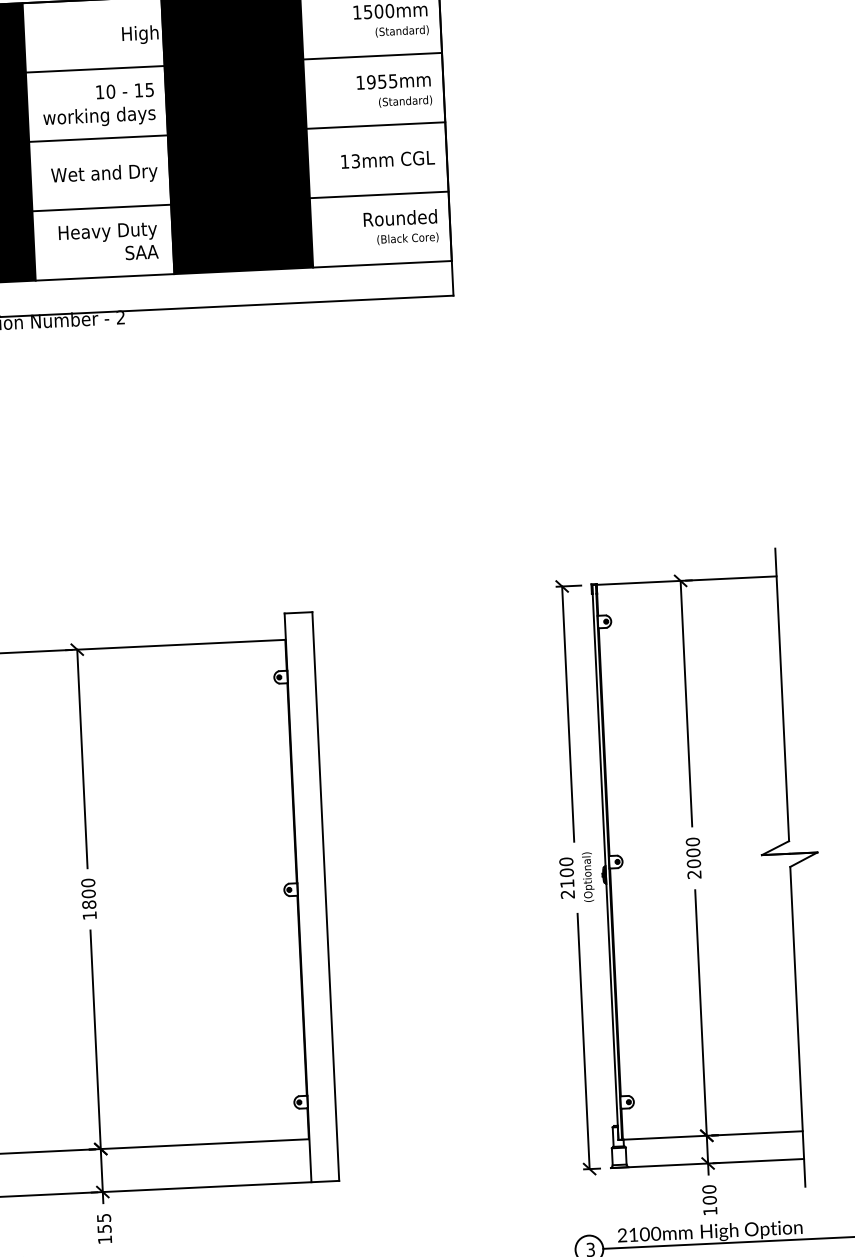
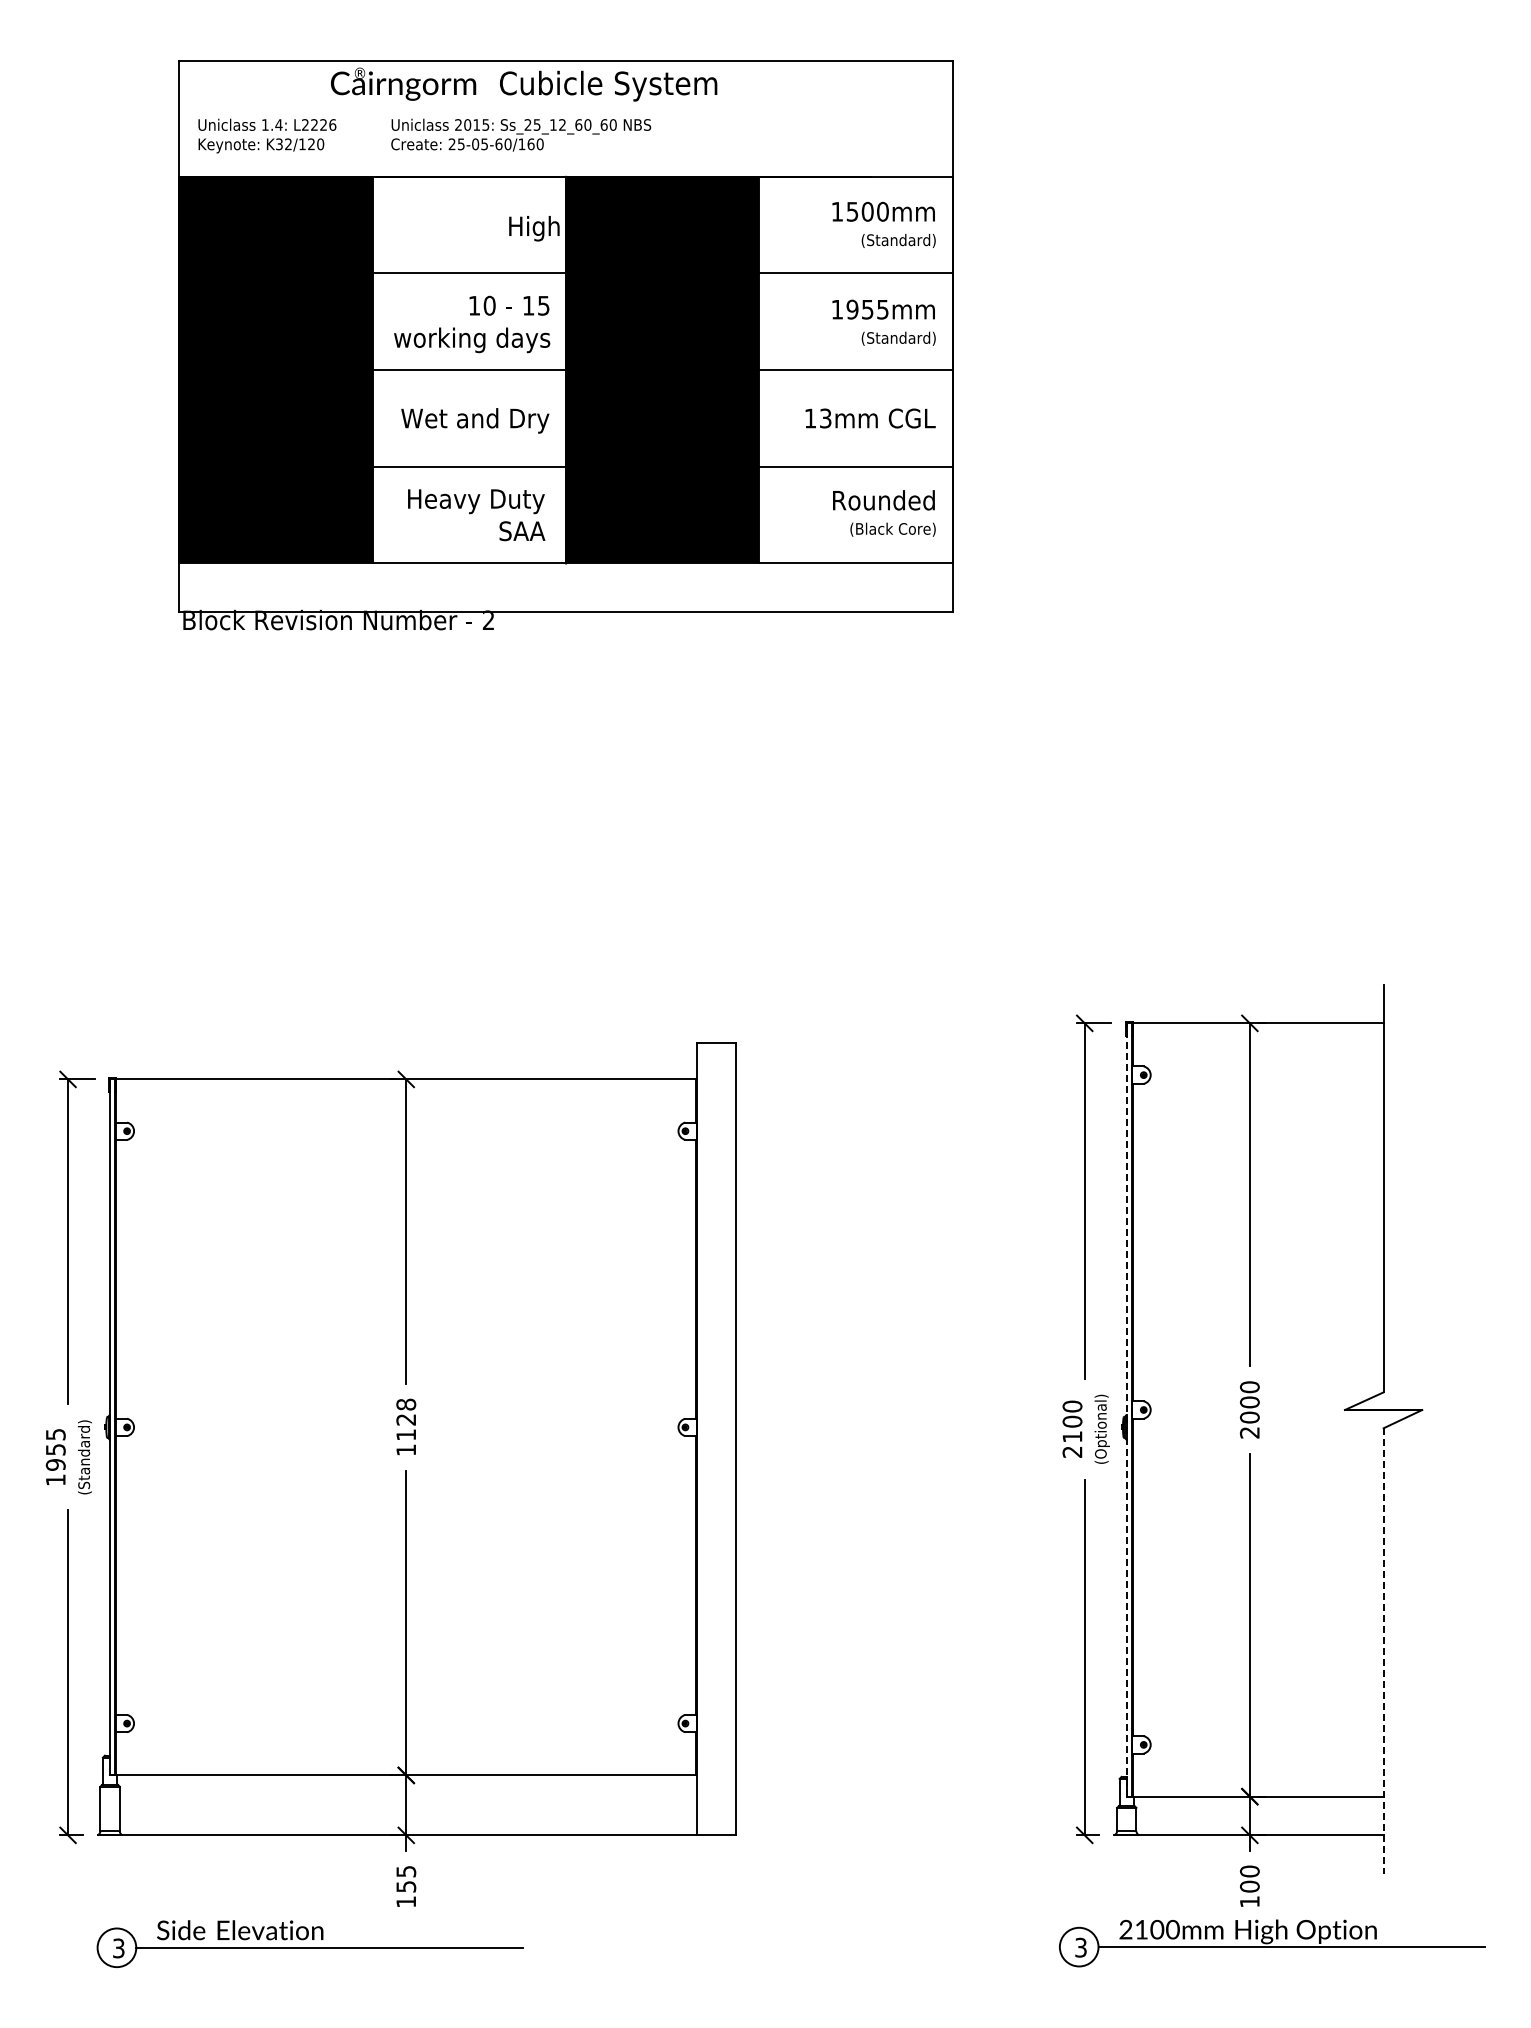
line: (605, 862) -> (1126, 1410), solid -> dashed
text: (88, 893) -> (406, 1419), 1800 -> 1128
line: (797, 1027) -> (1383, 1651), solid -> dashed

